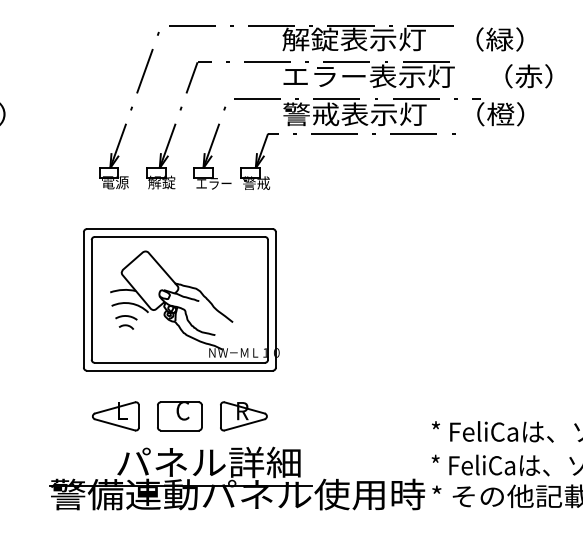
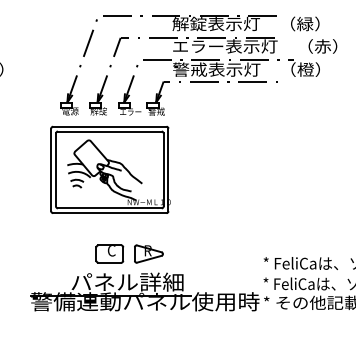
part: (180, 299) -> (110, 169), moved
part: (115, 415) -> (70, 253), removed

